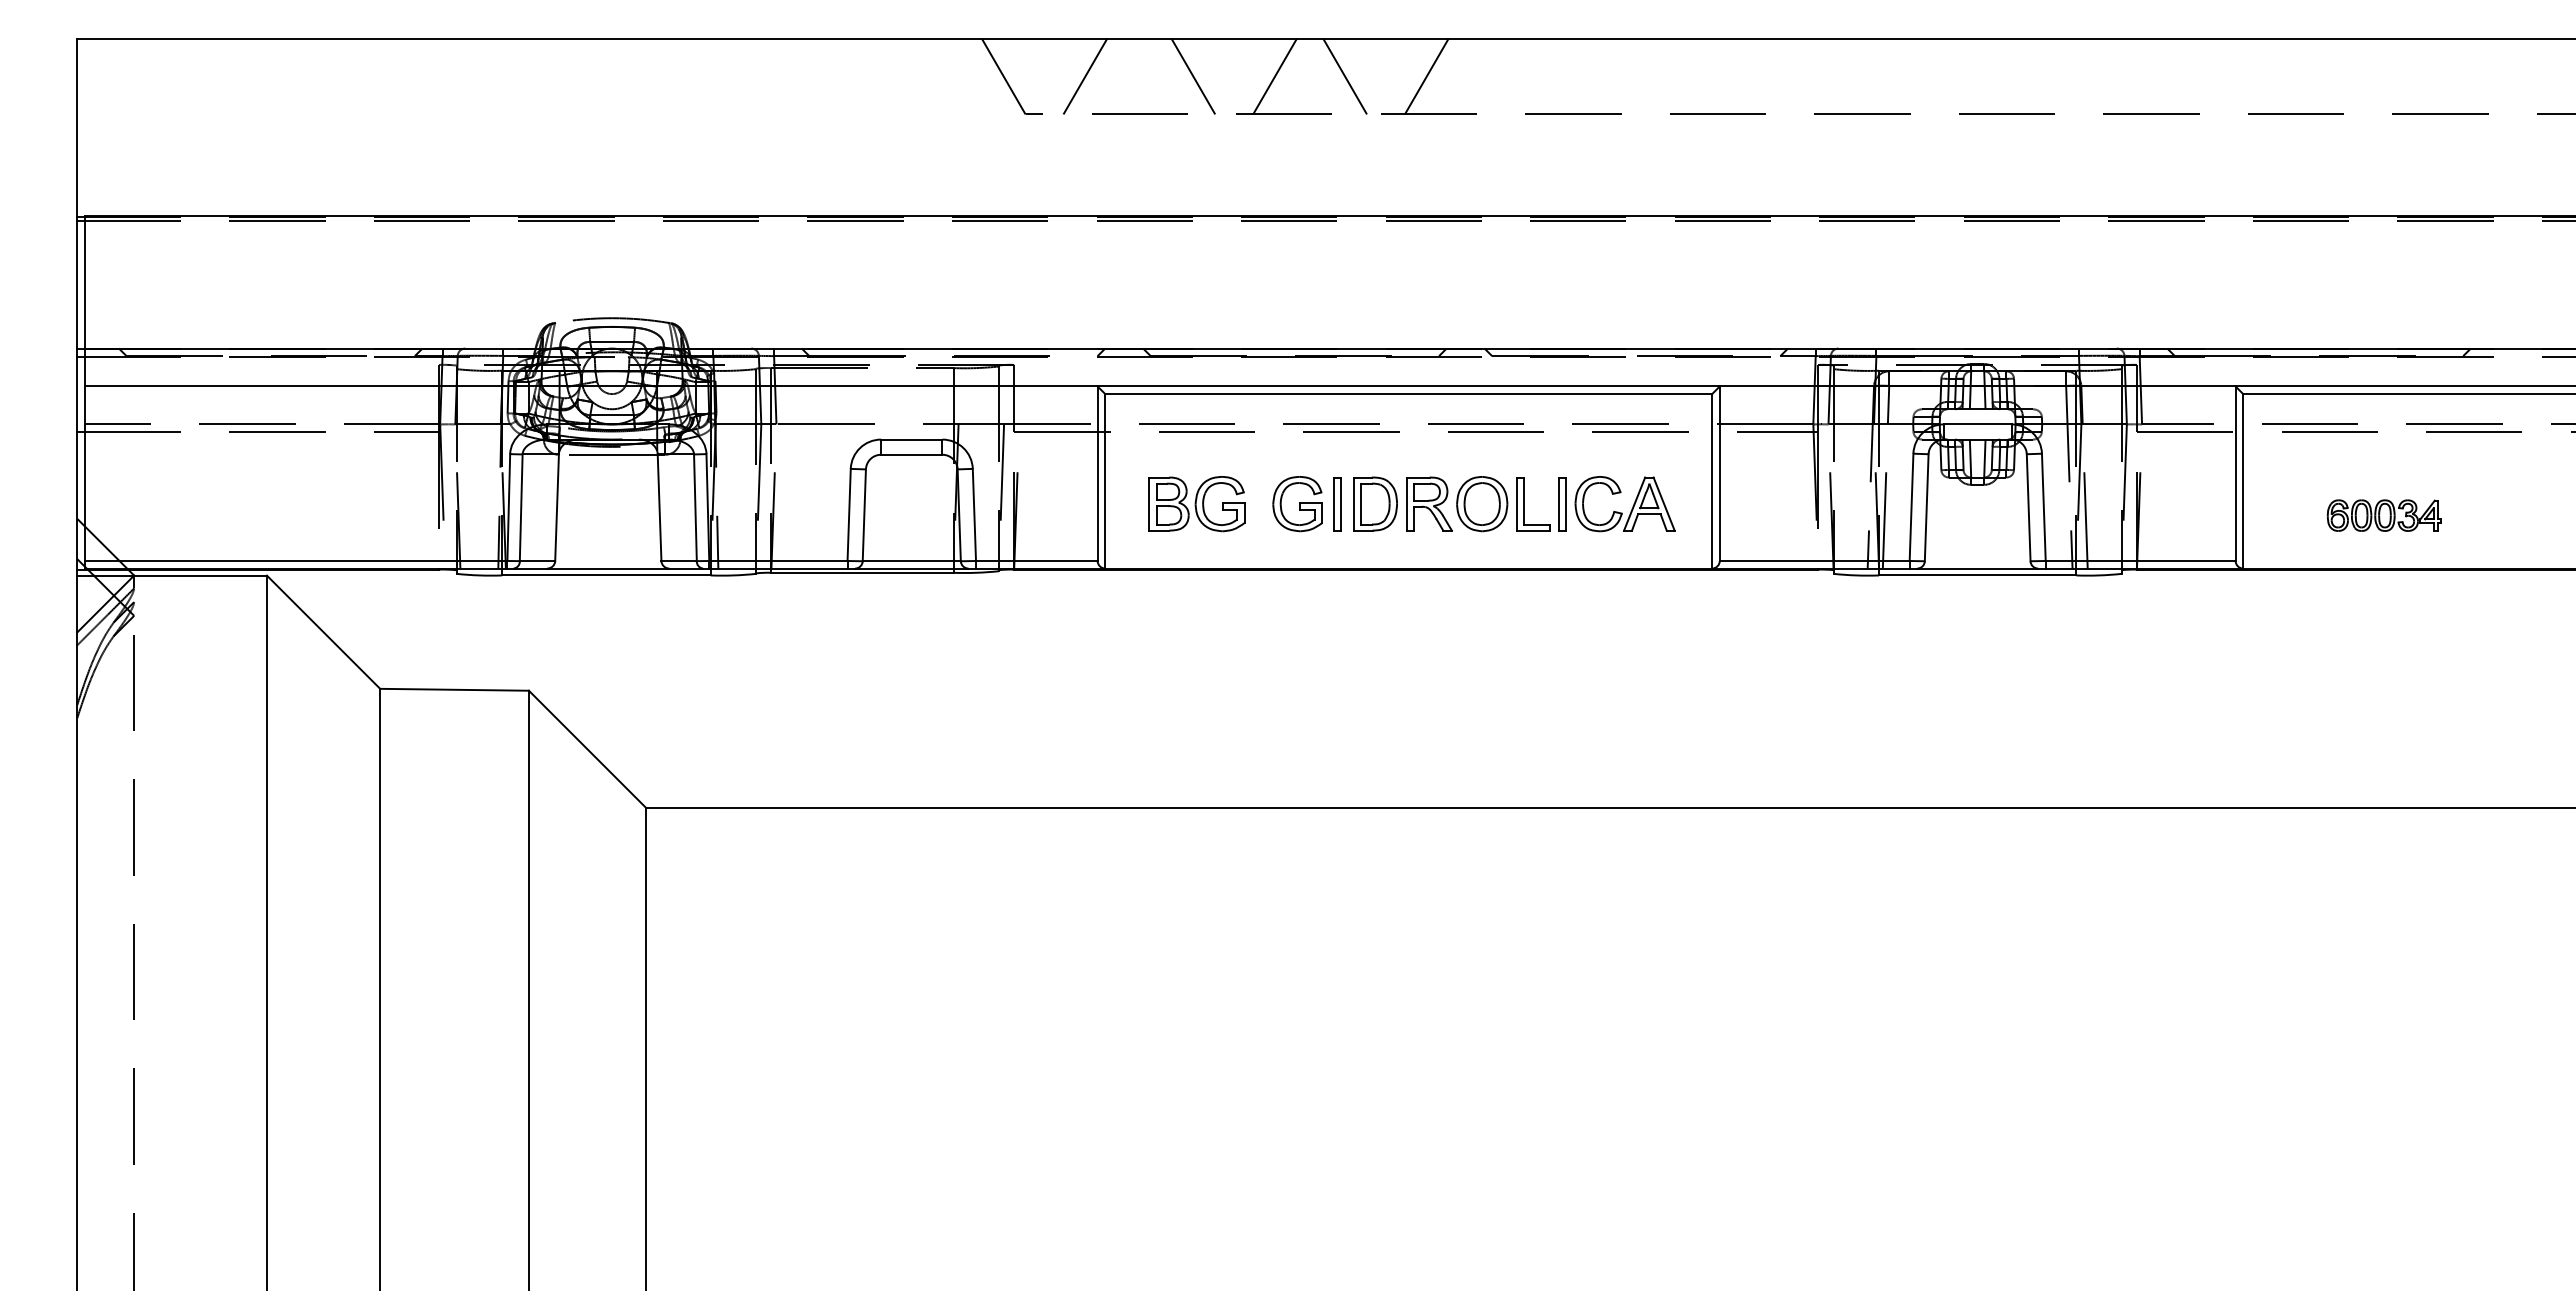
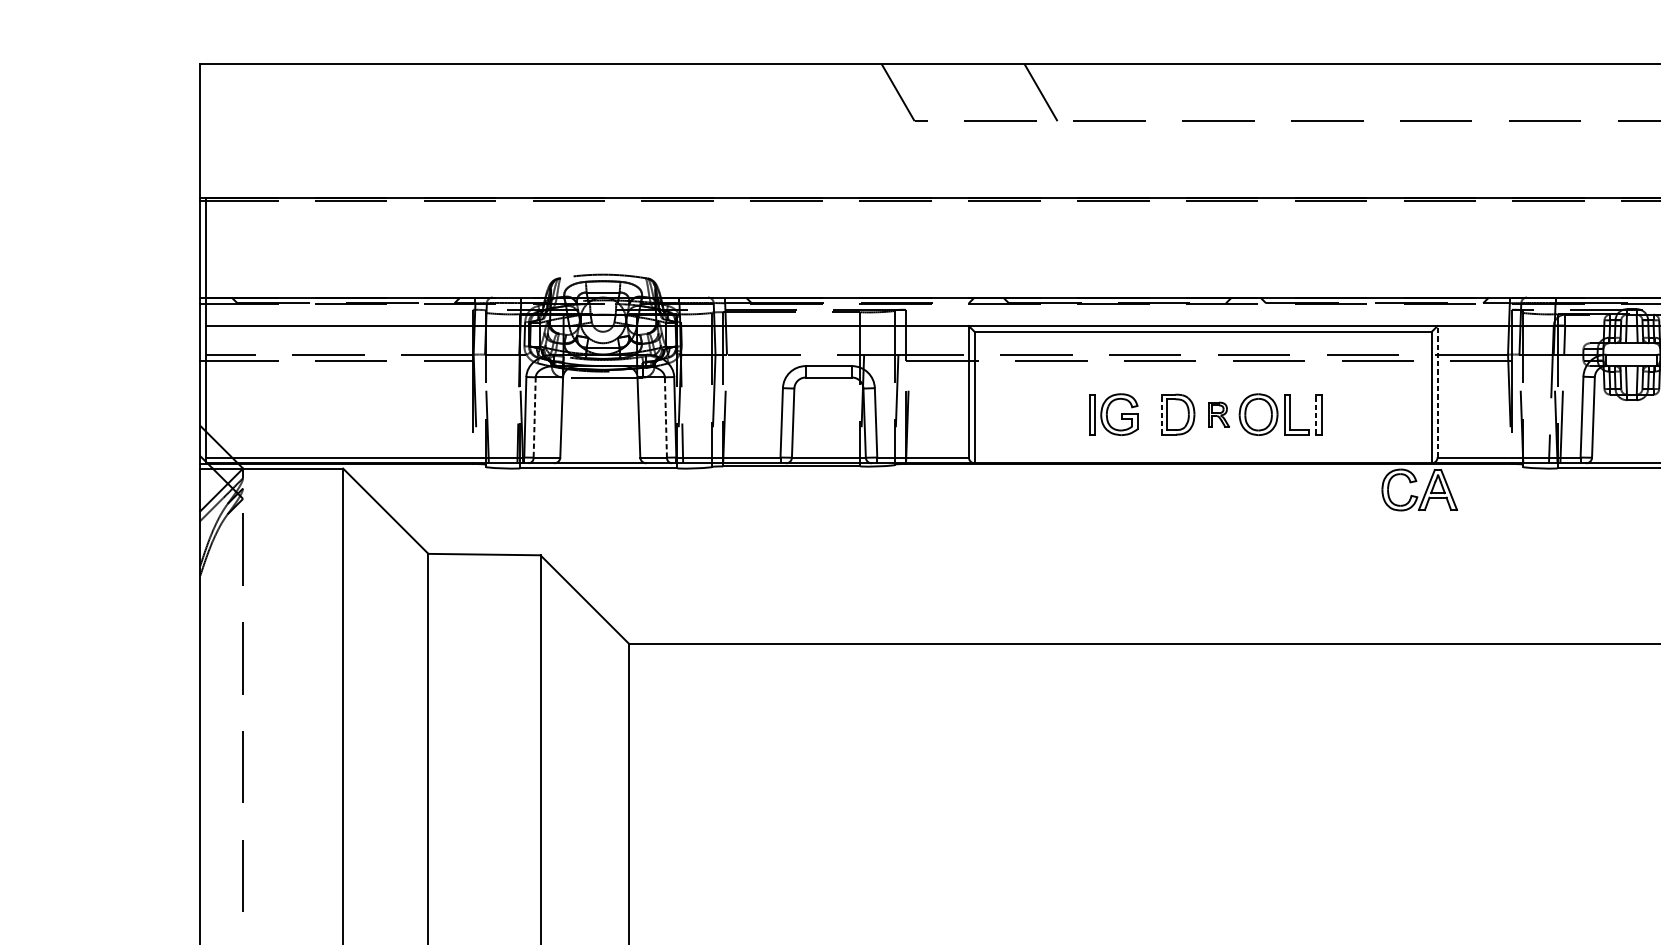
line: (1085, 76) -> (959, 92), removed
line: (1274, 76) -> (1102, 92), removed
line: (1344, 76) -> (1154, 92), removed
line: (1426, 76) -> (1216, 92), removed
line: (1719, 473) -> (1437, 391), solid -> dashed
part: (1429, 503) -> (1218, 414), size x0.6
part: (1196, 504) -> (1043, 415), removed
part: (1337, 504) -> (1092, 415), moved
line: (1353, 504) -> (1161, 415), solid -> dashed
line: (1558, 504) -> (1316, 415), solid -> dashed
line: (695, 507) -> (665, 417), solid -> dashed
line: (521, 508) -> (534, 418), solid -> dashed
part: (1631, 508) -> (1424, 493), moved

